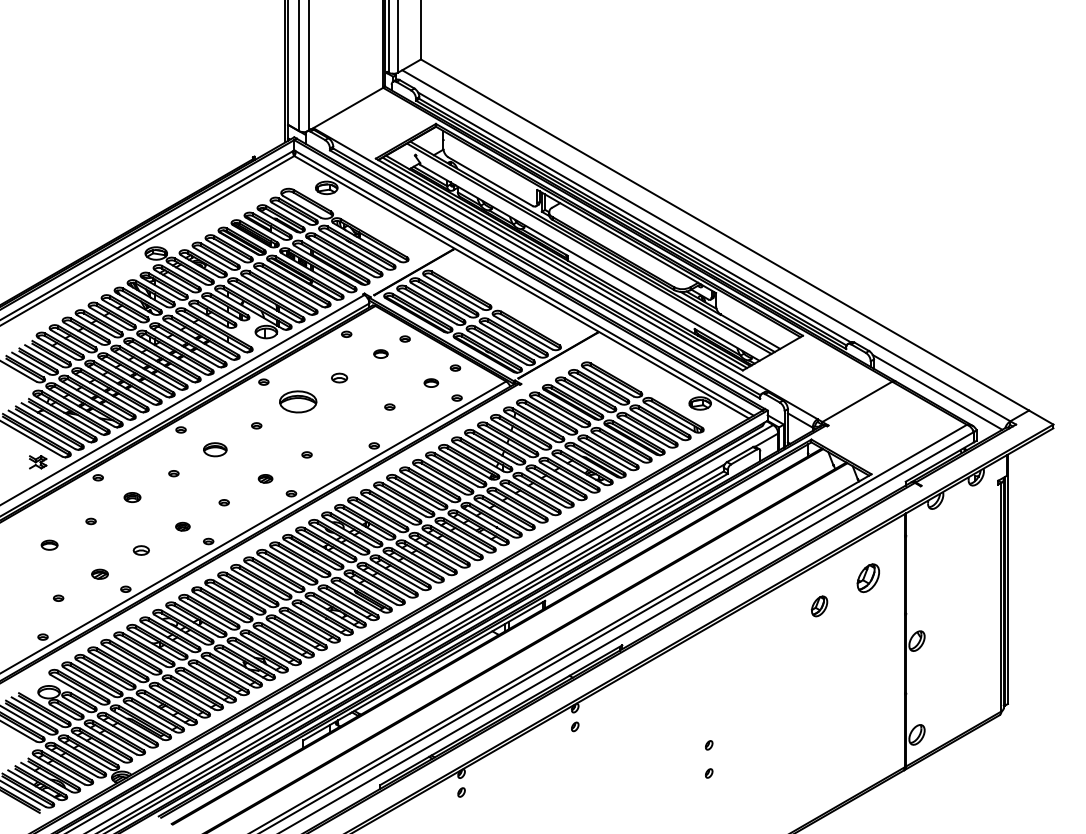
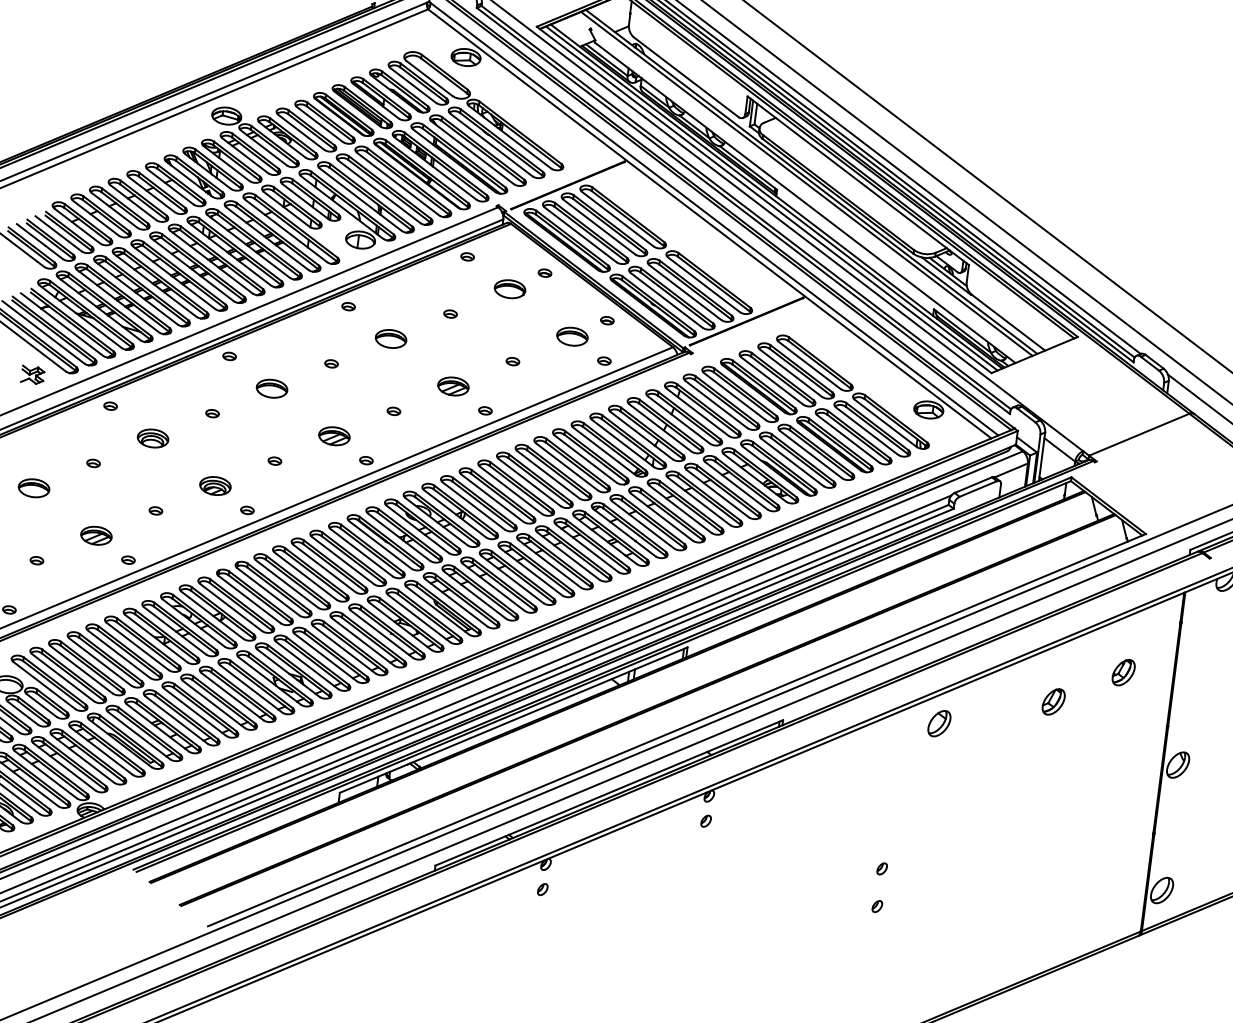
part: (380, 353) -> (509, 288), size x1.67
part: (339, 377) -> (450, 313), size x0.62
part: (431, 382) -> (572, 335), size x1.67
part: (297, 401) -> (390, 338), size x0.62
part: (348, 430) -> (453, 385), added
part: (265, 478) -> (334, 435), size x1.67
part: (132, 497) -> (153, 438), size x1.43
part: (182, 526) -> (215, 485), size x1.67
part: (49, 544) -> (33, 487), size x1.43
part: (141, 550) -> (156, 510), size x0.62
part: (99, 573) -> (95, 534), size x1.43
part: (867, 578) -> (1122, 672), size x0.71
part: (737, 632) -> (939, 722), added

